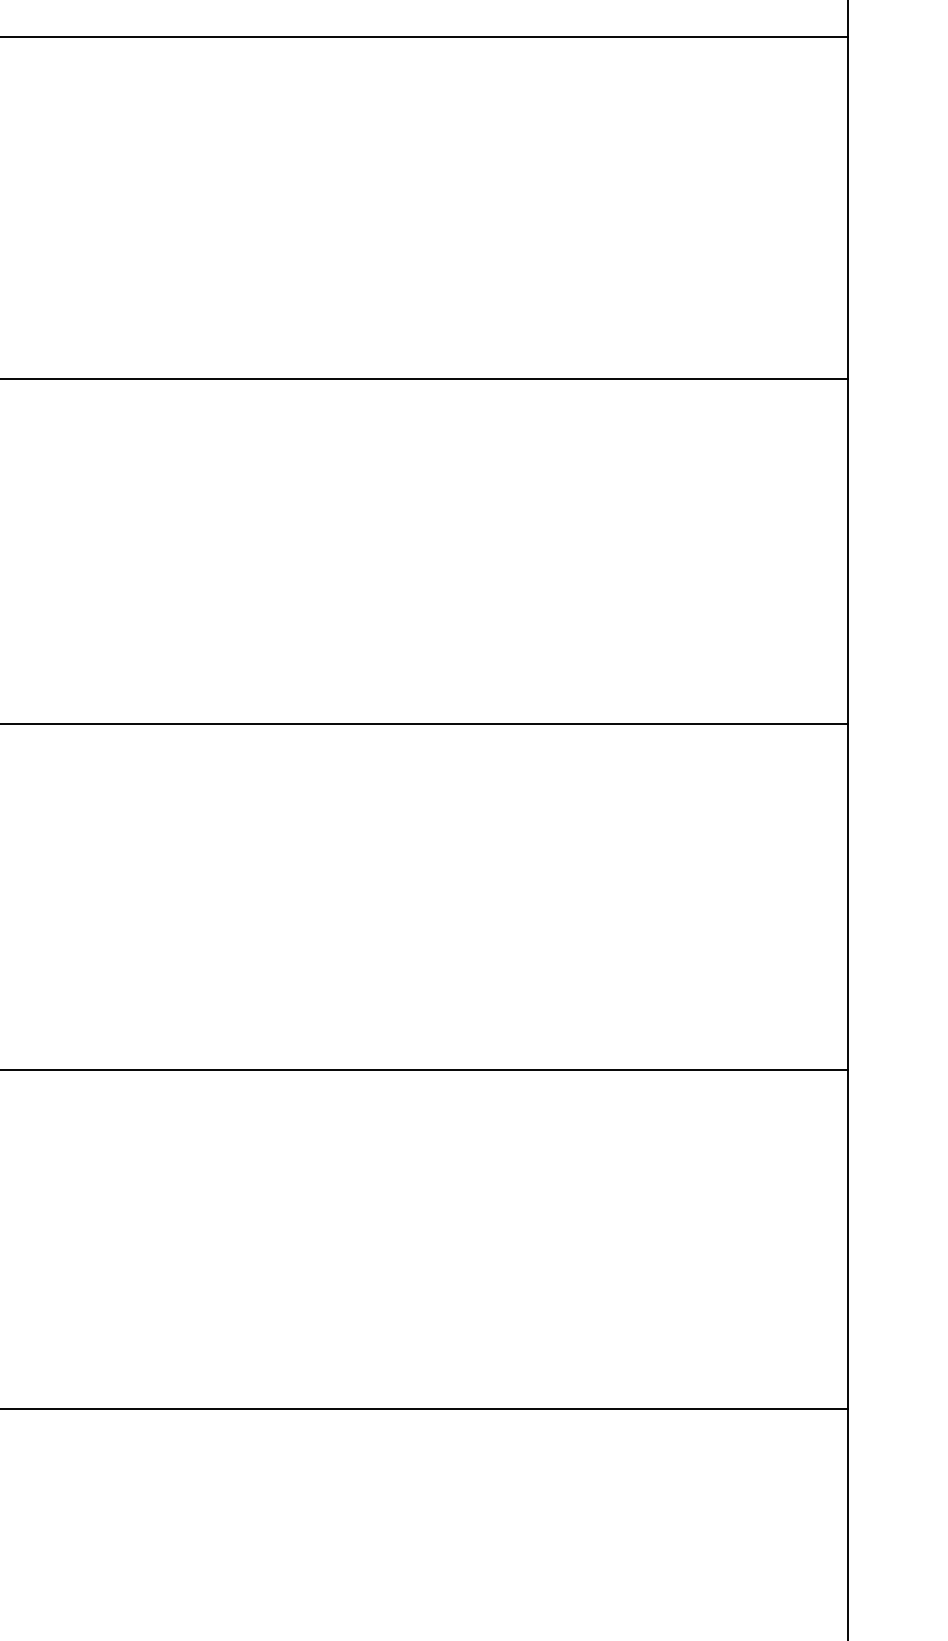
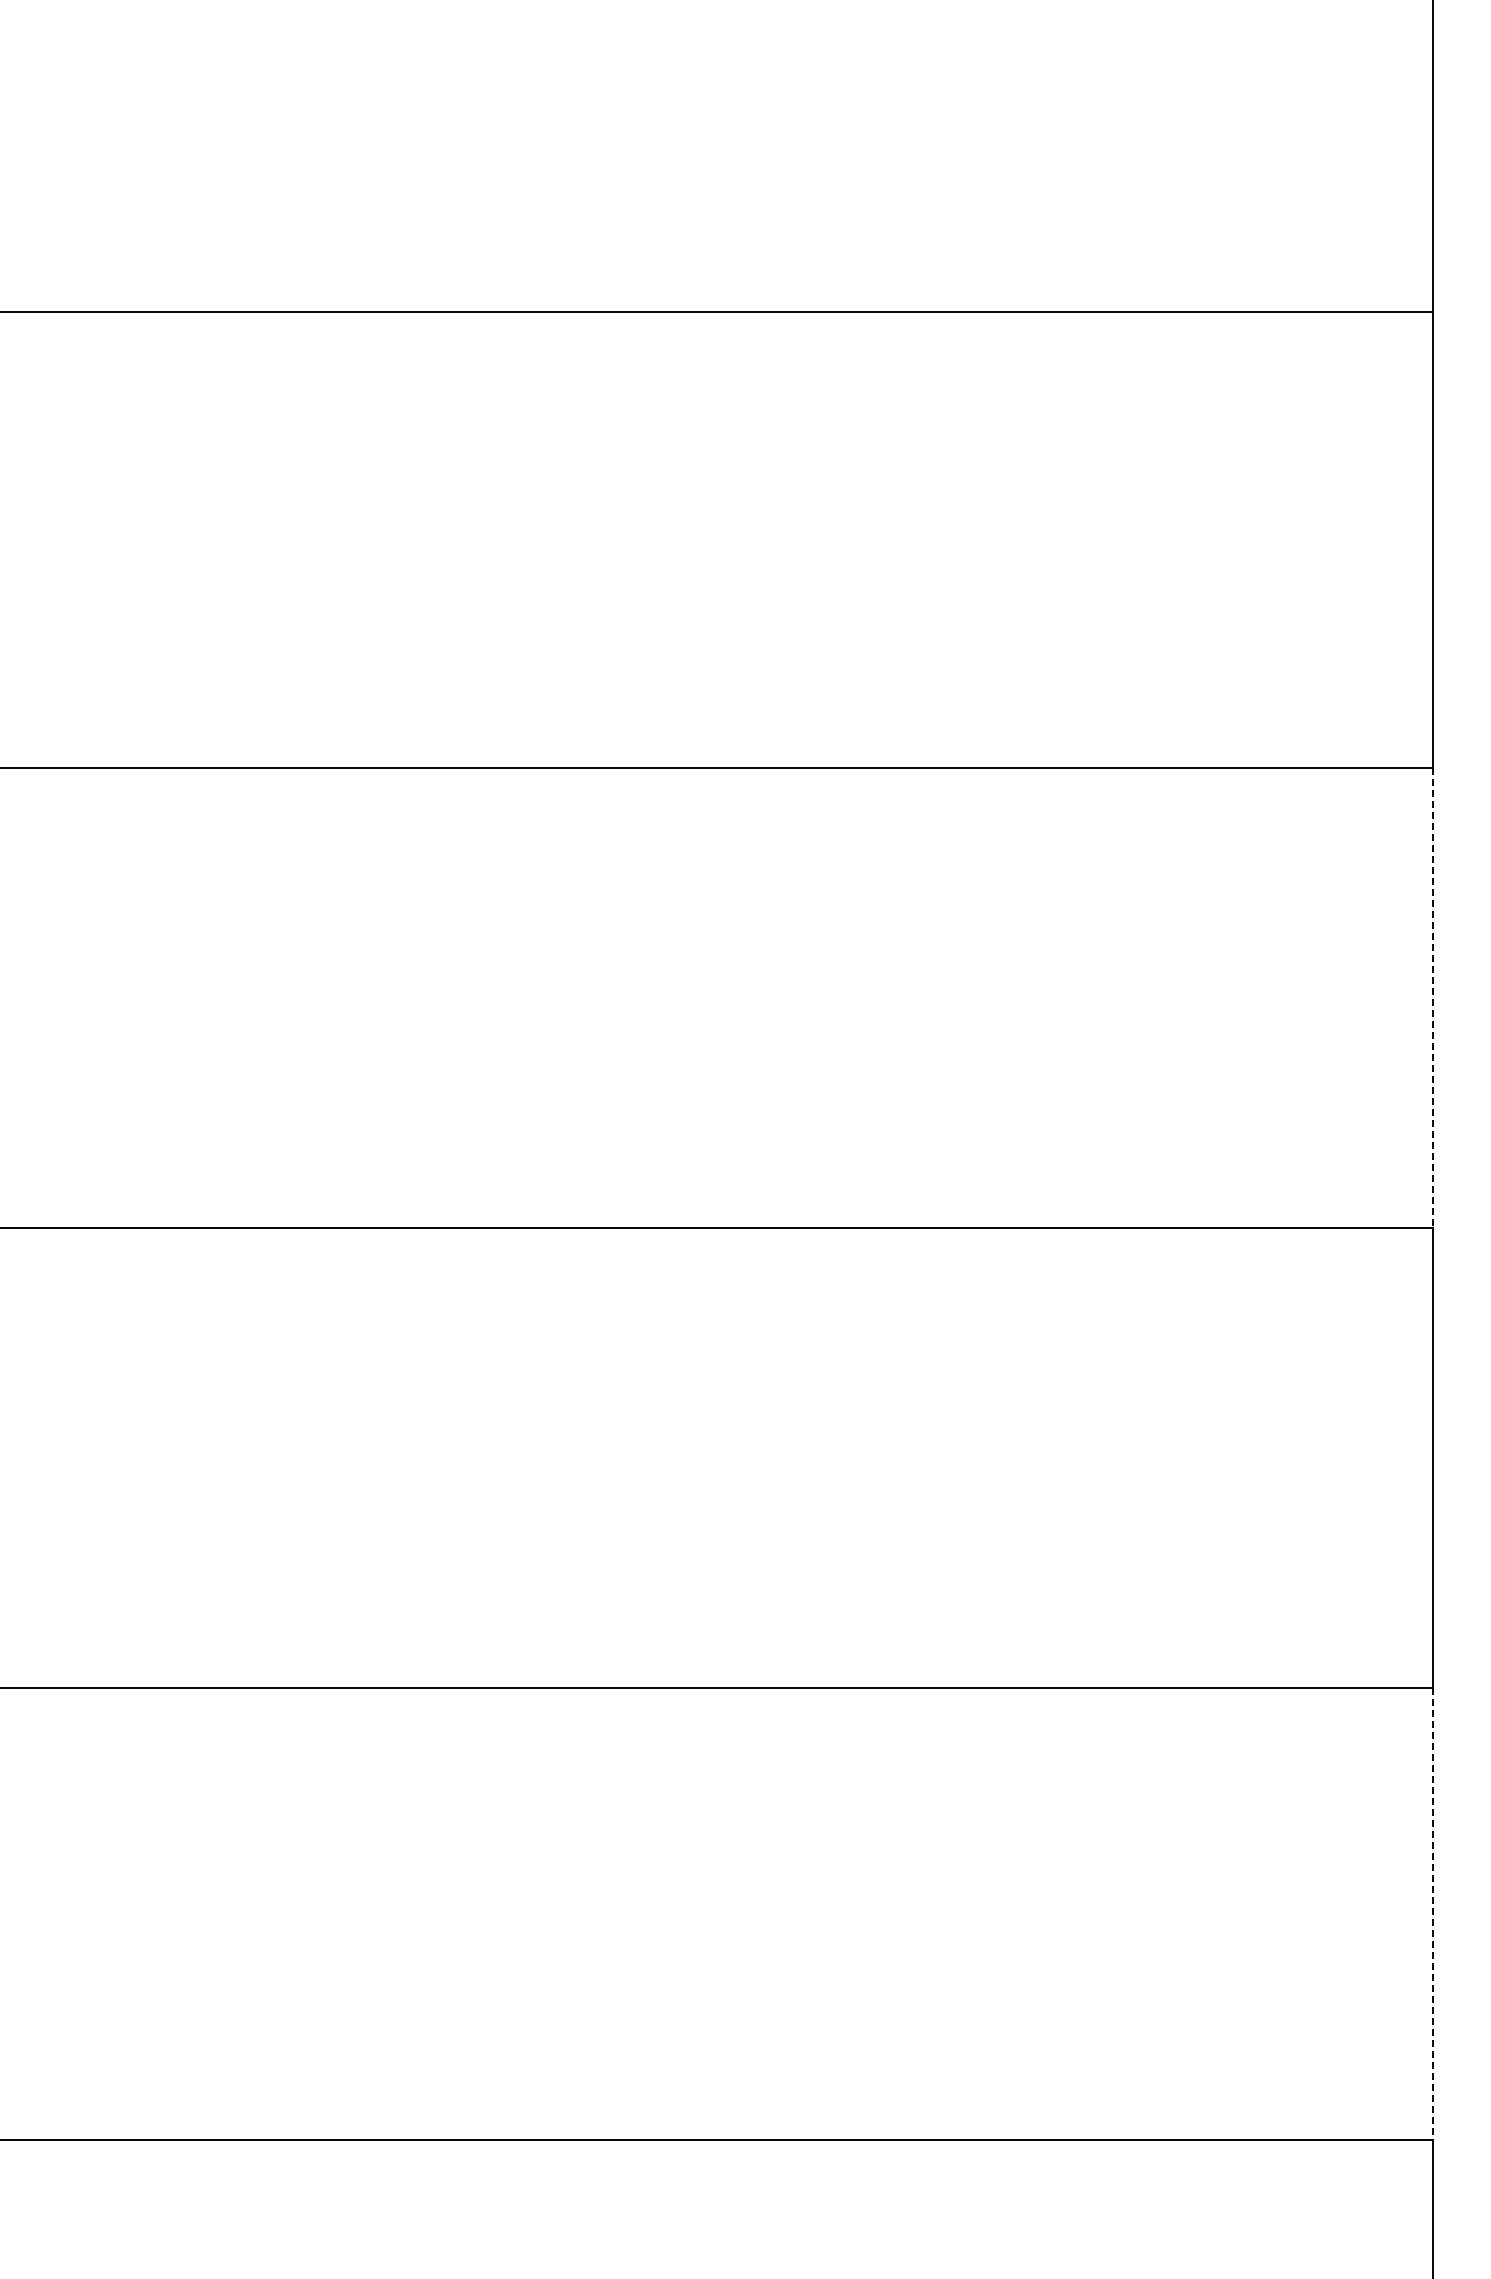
line: (848, 551) -> (1433, 997), solid -> dashed
line: (848, 1239) -> (1433, 1914), solid -> dashed

